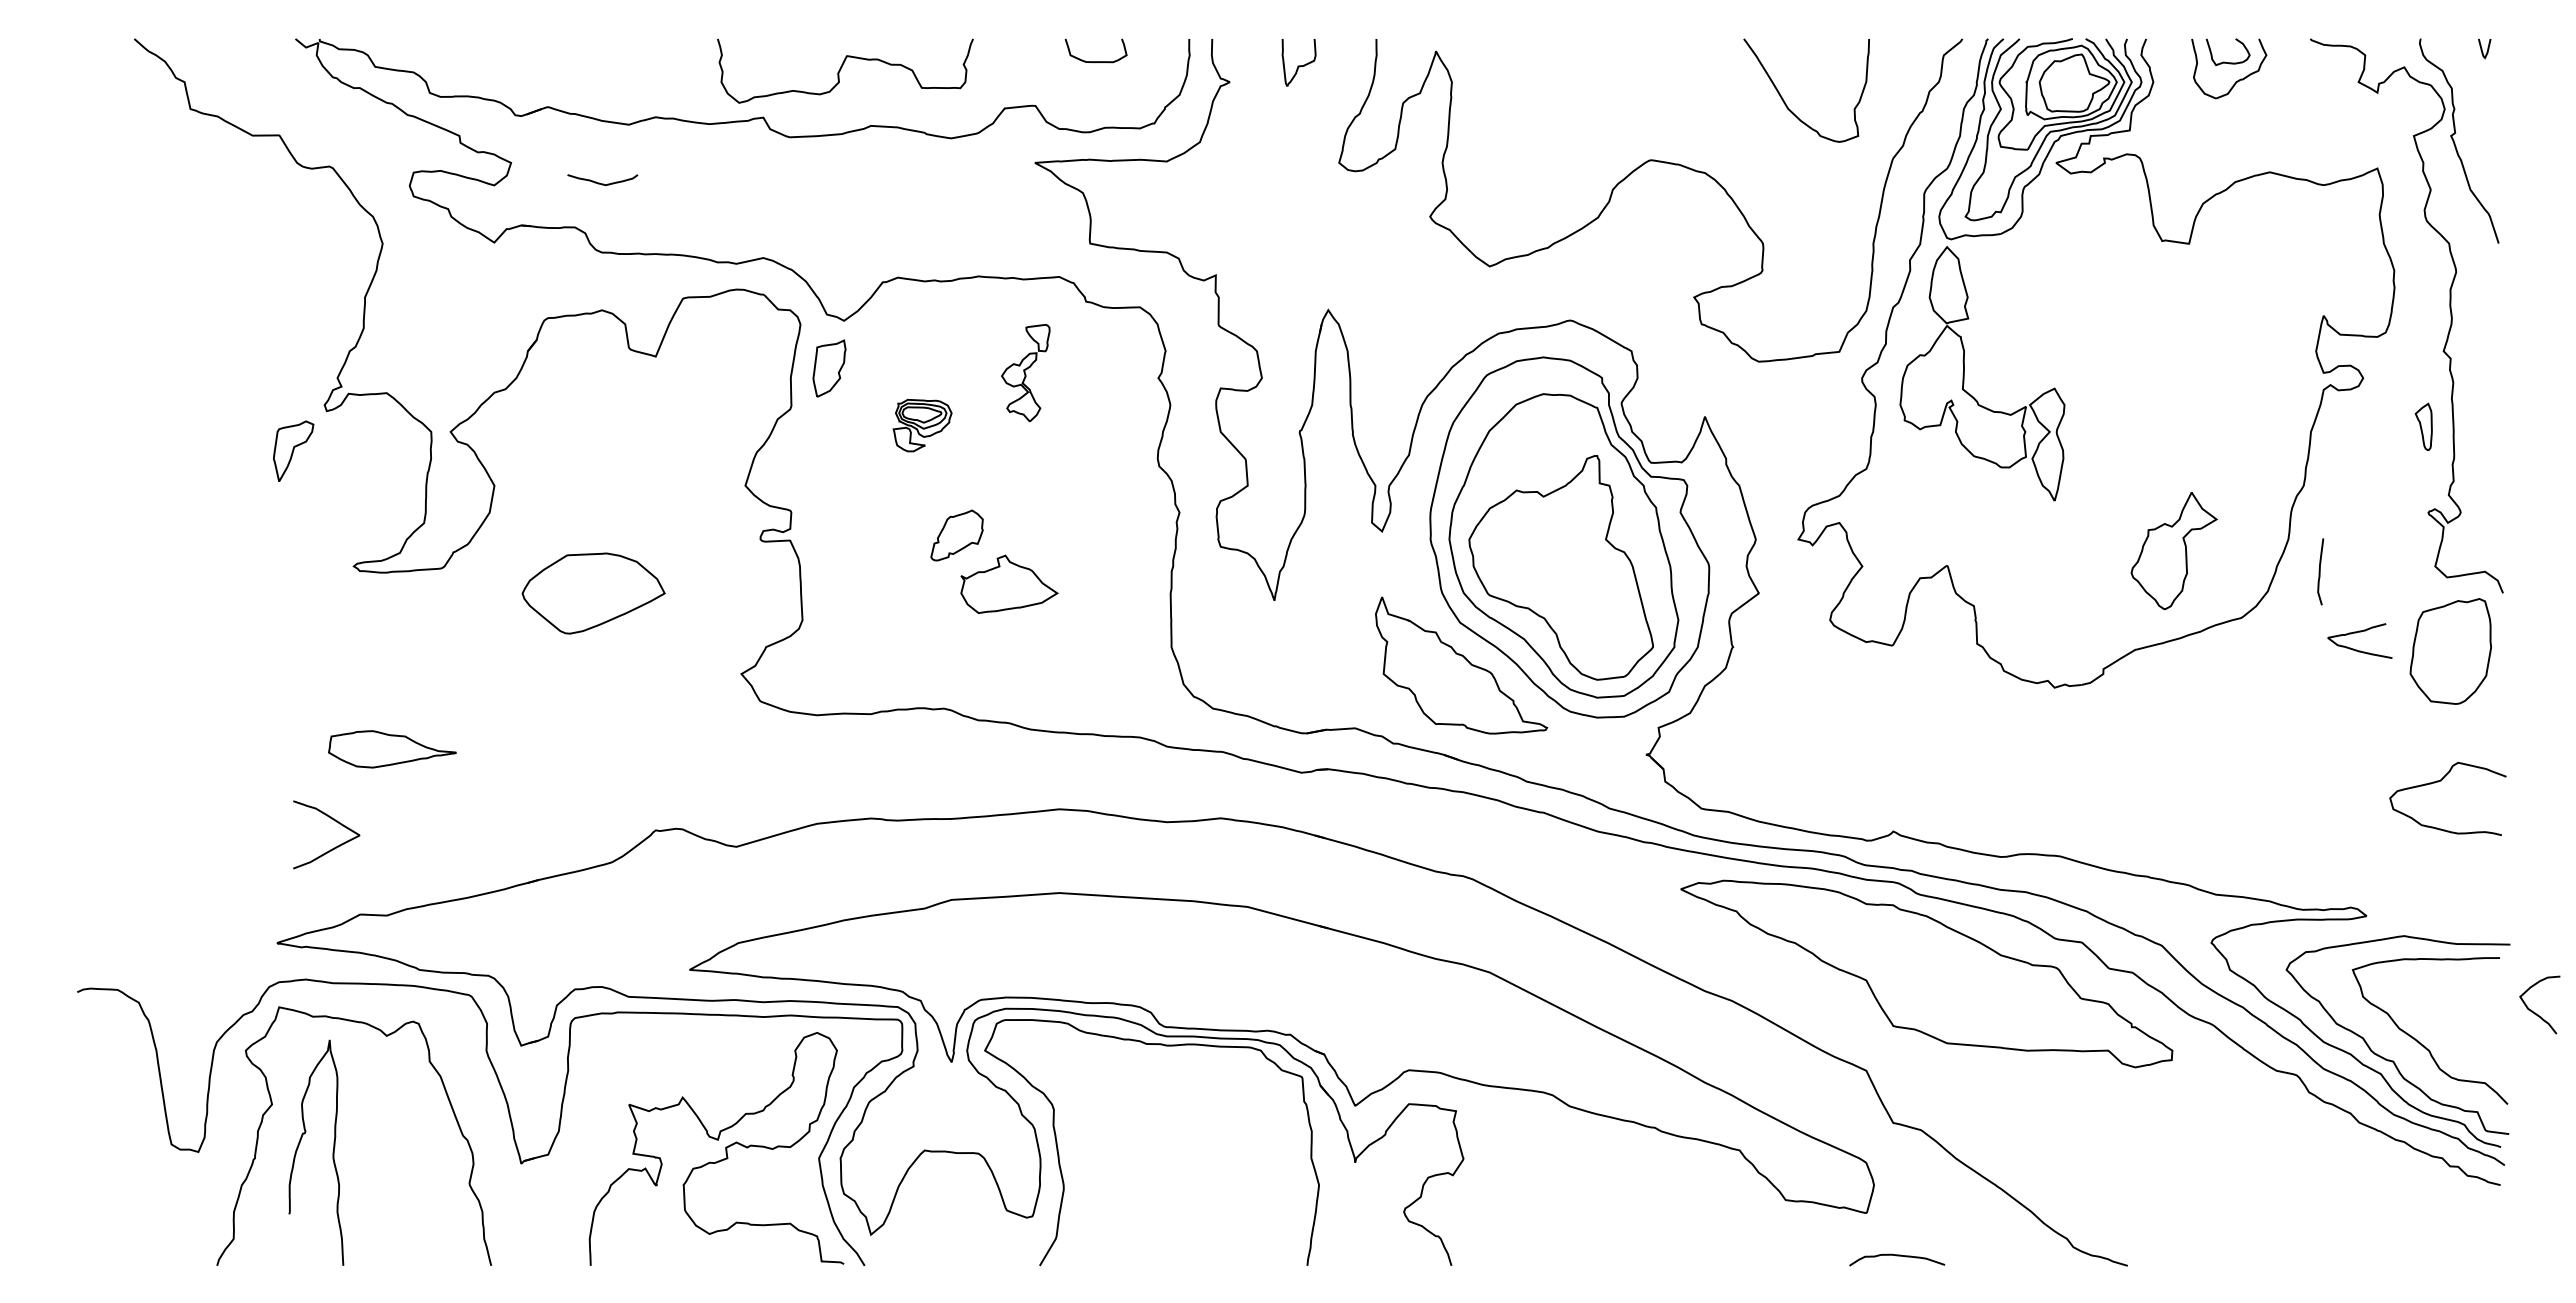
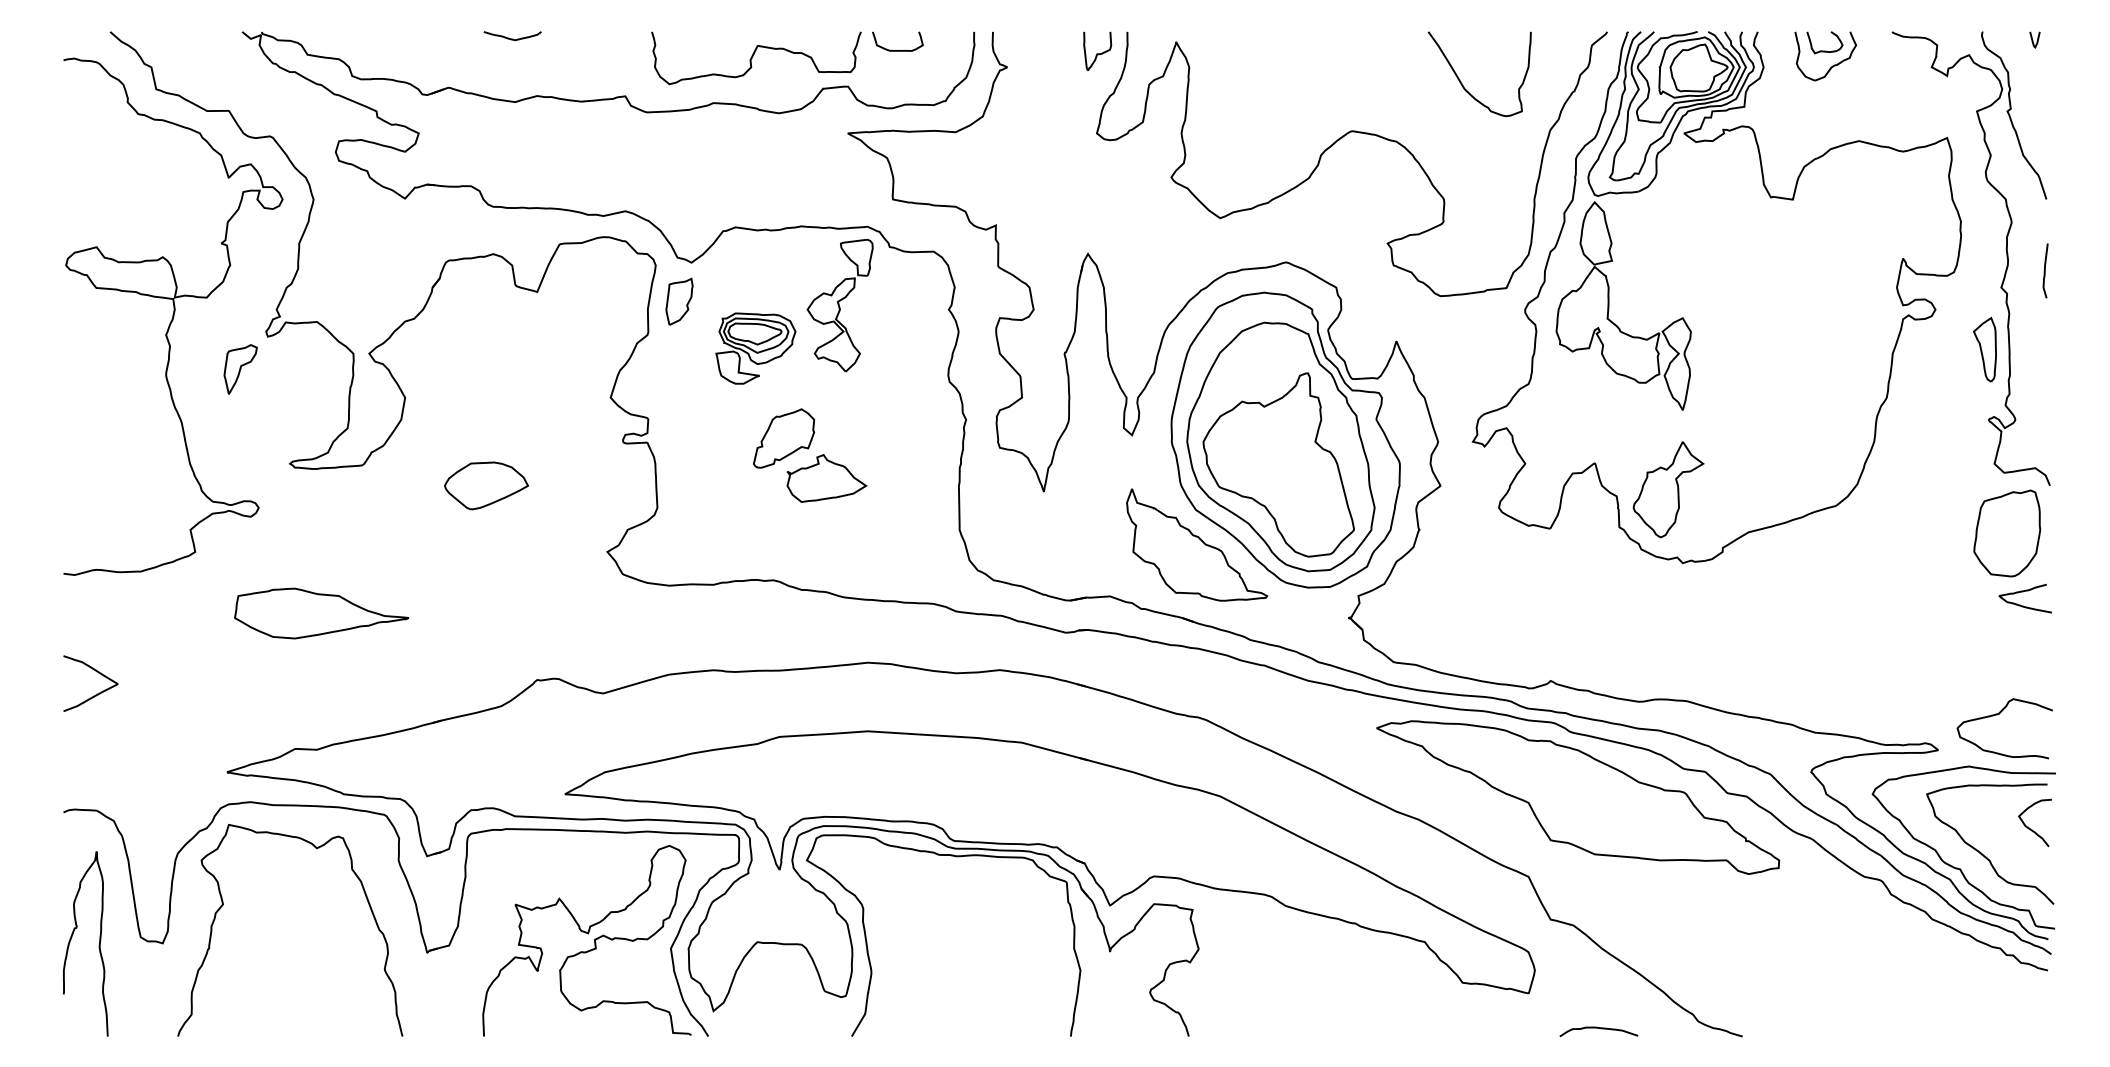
part: (1298, 62) -> (1097, 51), moved
curve: (841, 69) -> (753, 56), moved
curve: (602, 183) -> (512, 38), moved
part: (1025, 372) -> (840, 305), size x1.67
curve: (211, 386) -> (173, 316), added
part: (922, 425) -> (755, 348), size x1.67
part: (2423, 426) -> (1984, 349), size x1.67
part: (956, 535) -> (783, 438), size x1.43
part: (2173, 551) -> (1667, 490), moved
curve: (2320, 571) -> (2045, 270), moved
part: (593, 592) -> (486, 485), size x0.71
curve: (2356, 633) -> (2022, 592), moved
part: (392, 749) -> (321, 613), size x1.67
curve: (2441, 781) -> (1999, 714), moved
curve: (335, 846) -> (98, 693), moved
curve: (2535, 1012) -> (2031, 829), moved
curve: (332, 1152) -> (98, 943), moved
curve: (1897, 1256) -> (1599, 1028), moved

